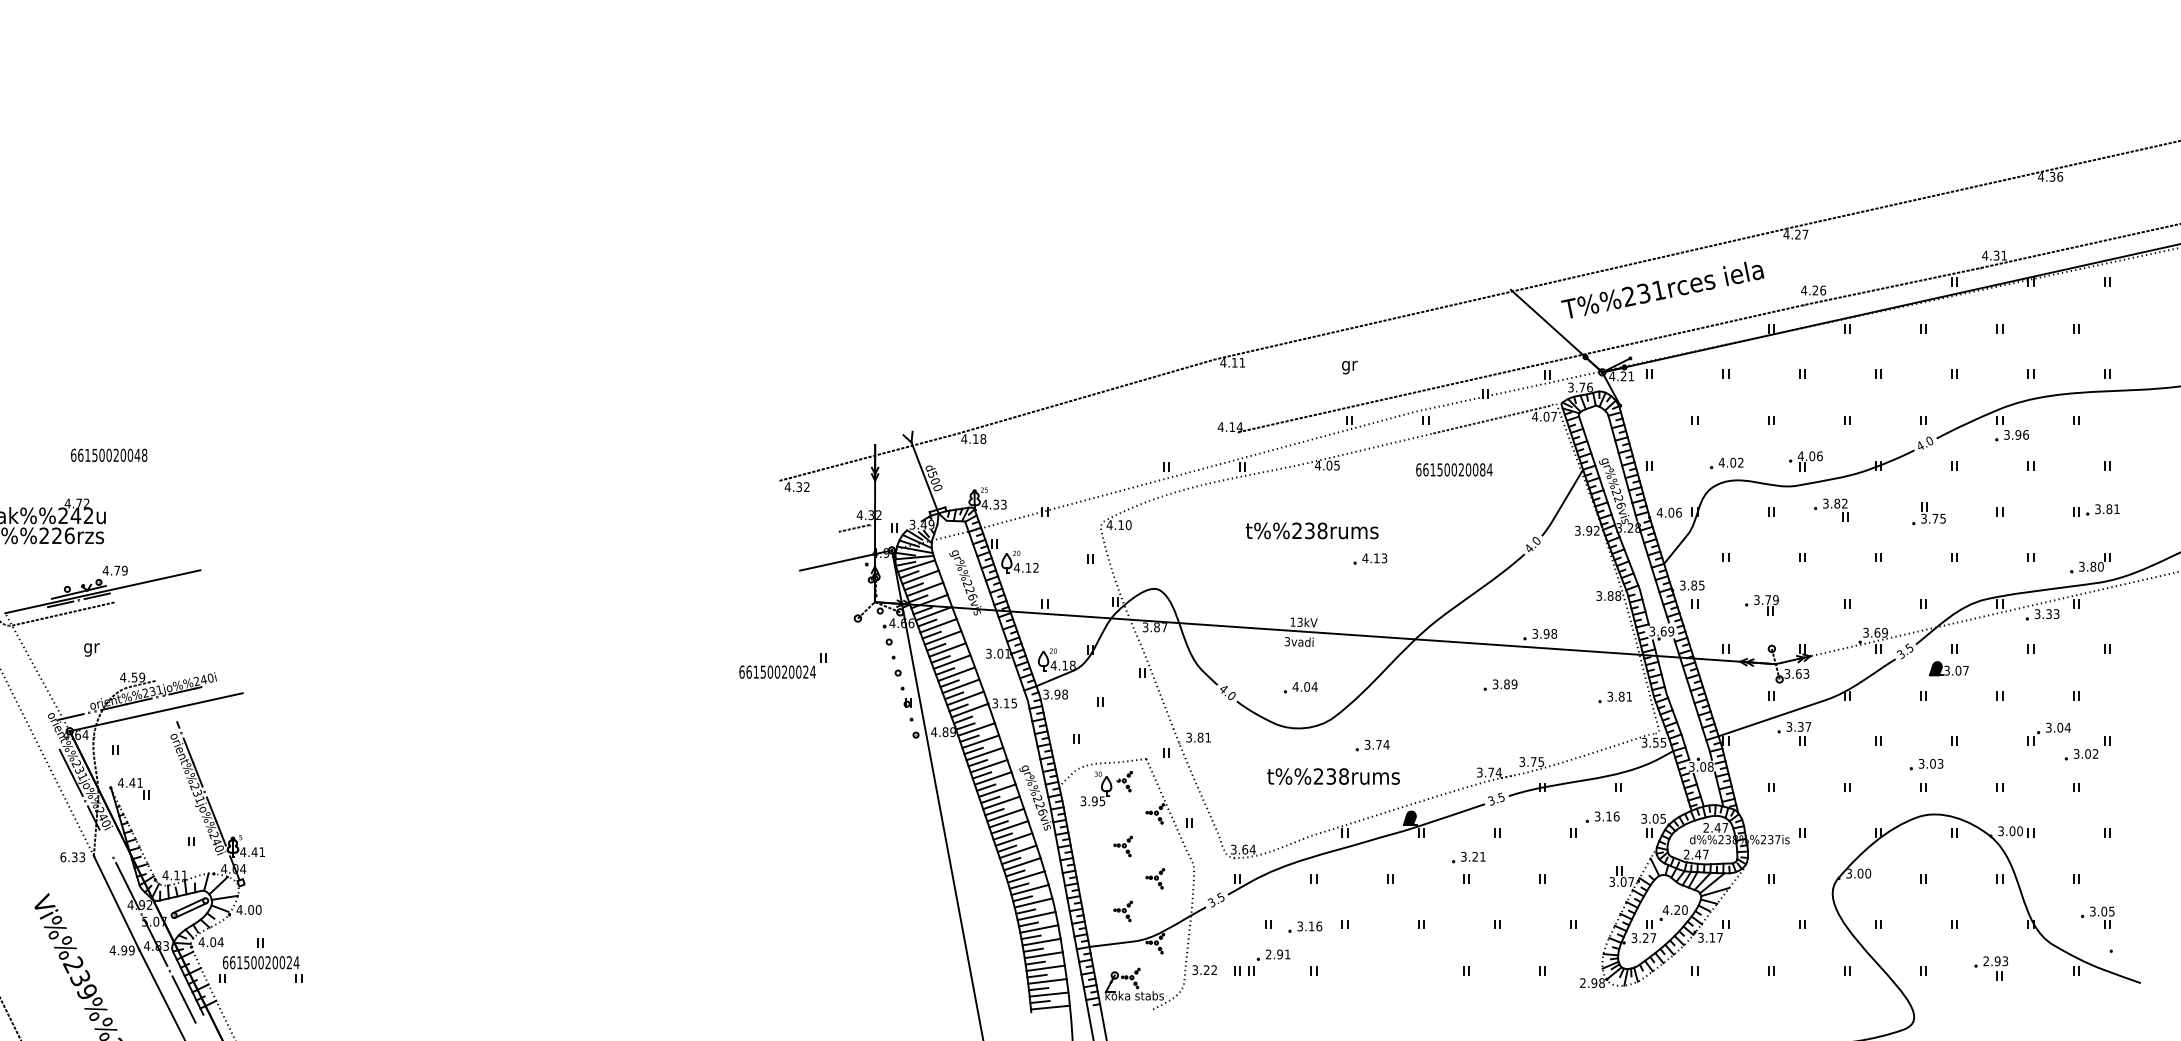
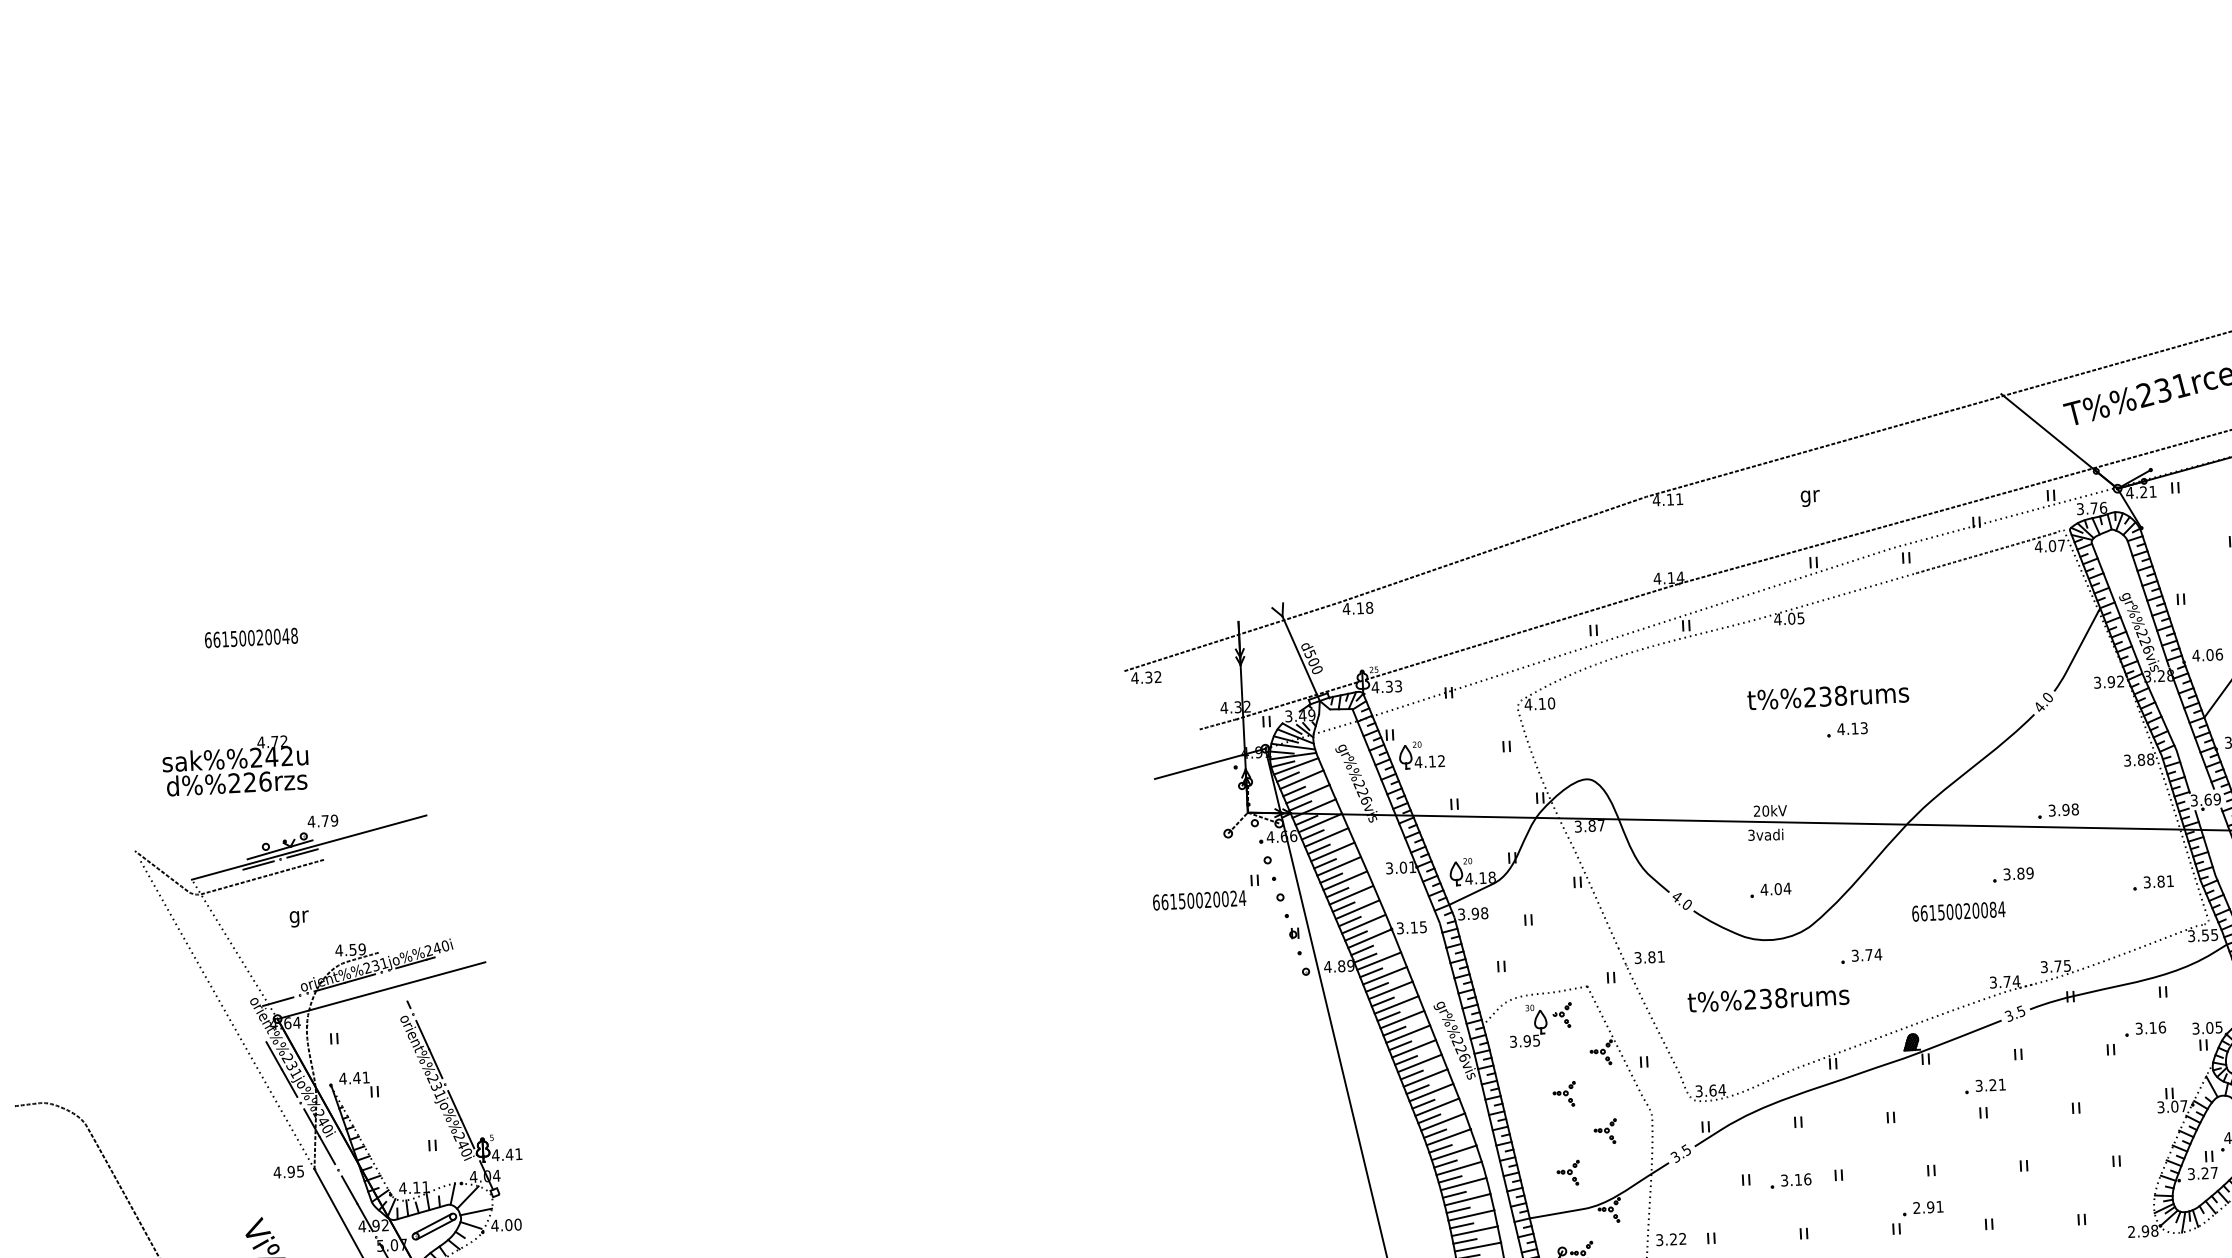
text: (109, 454) -> (251, 636), moved
text: (1454, 469) -> (1958, 911), moved
line: (1053, 478) -> (1457, 651), added
text: (1311, 530) -> (1827, 696), moved
text: (1296, 621) -> (1761, 810), 13kV -> 20kV
part: (782, 665) -> (1205, 892), moved
text: (1333, 776) -> (1768, 998), moved
line: (104, 840) -> (326, 1149), added
text: (72, 857) -> (288, 1172), 6.33 -> 4.95
part: (1269, 962) -> (1918, 1217), moved

